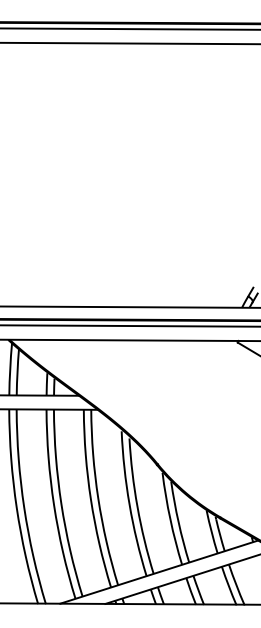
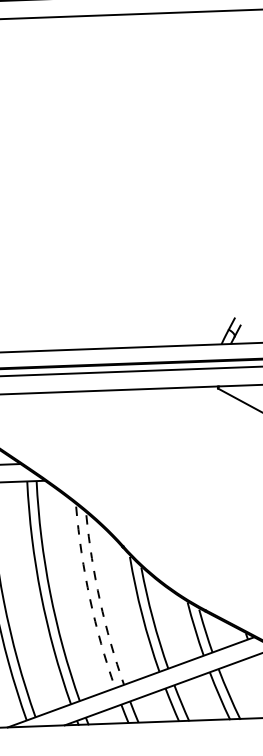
arc: (129, 504) -> (89, 598), solid -> dashed
arc: (137, 506) -> (100, 600), solid -> dashed

